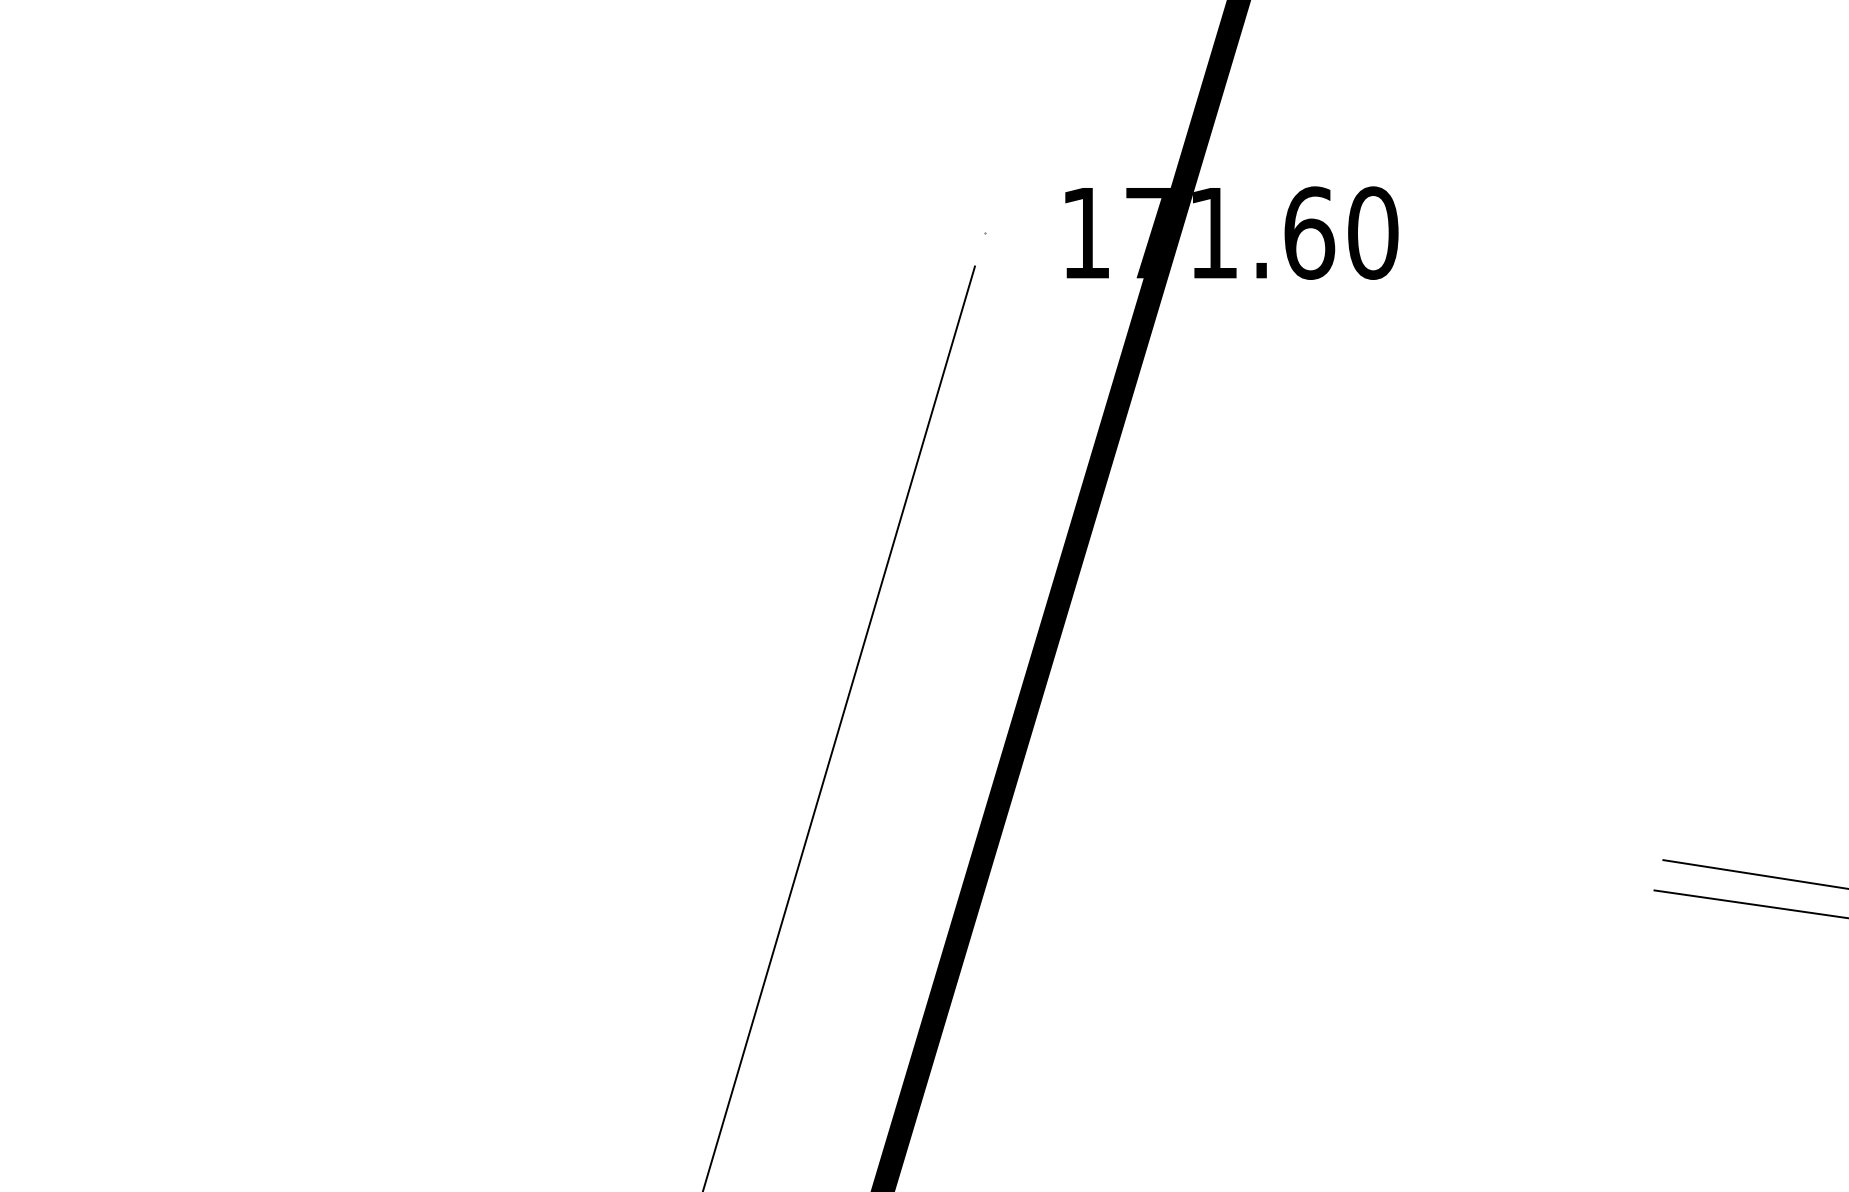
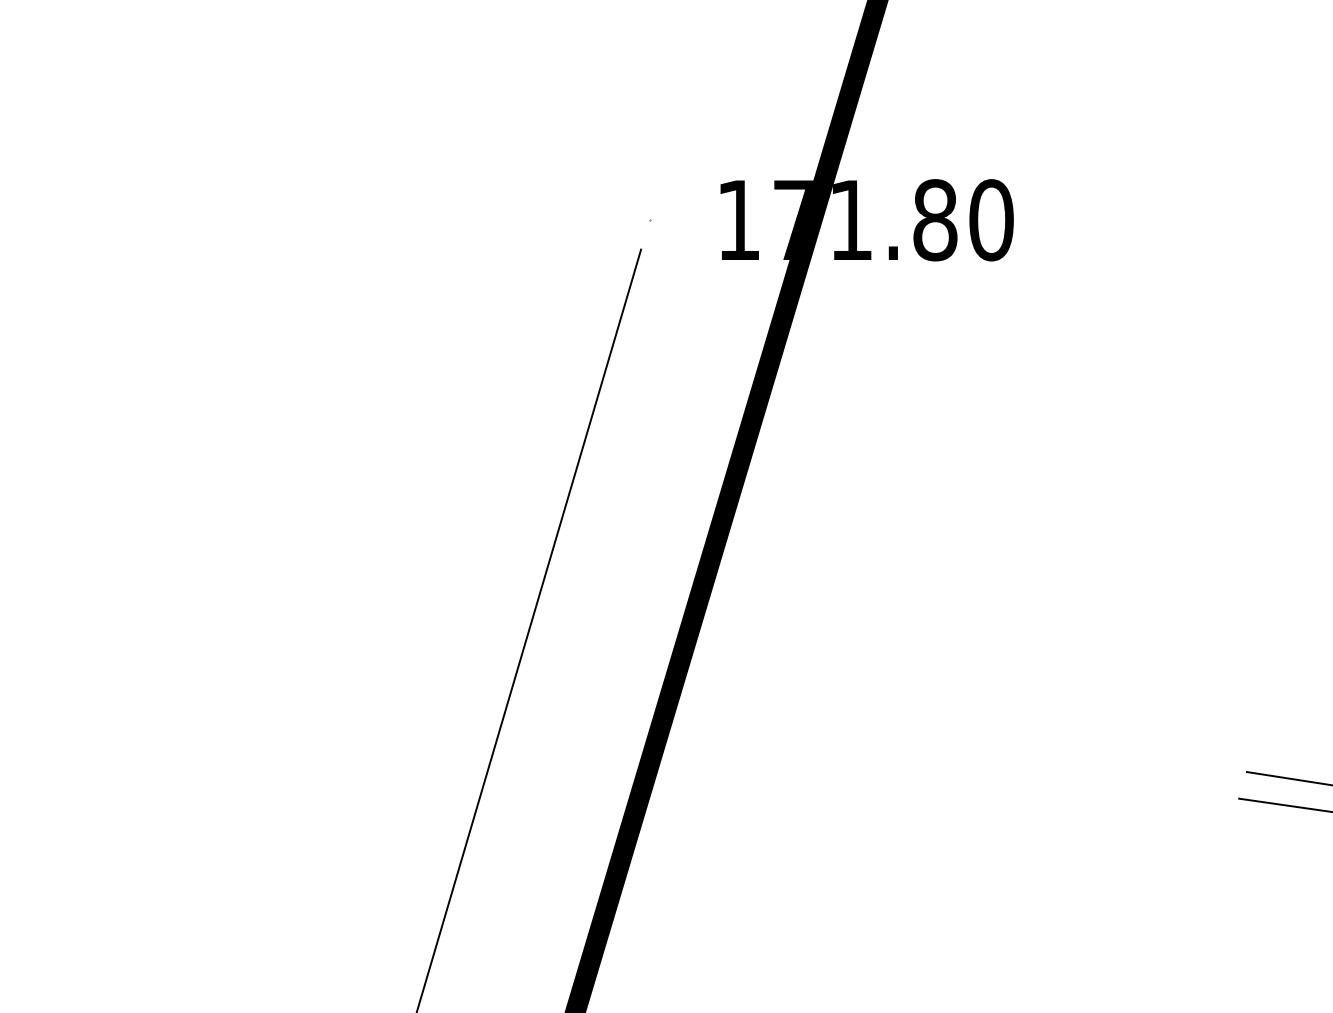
text: (1309, 232) -> (935, 219), 171.60 -> 171.80

